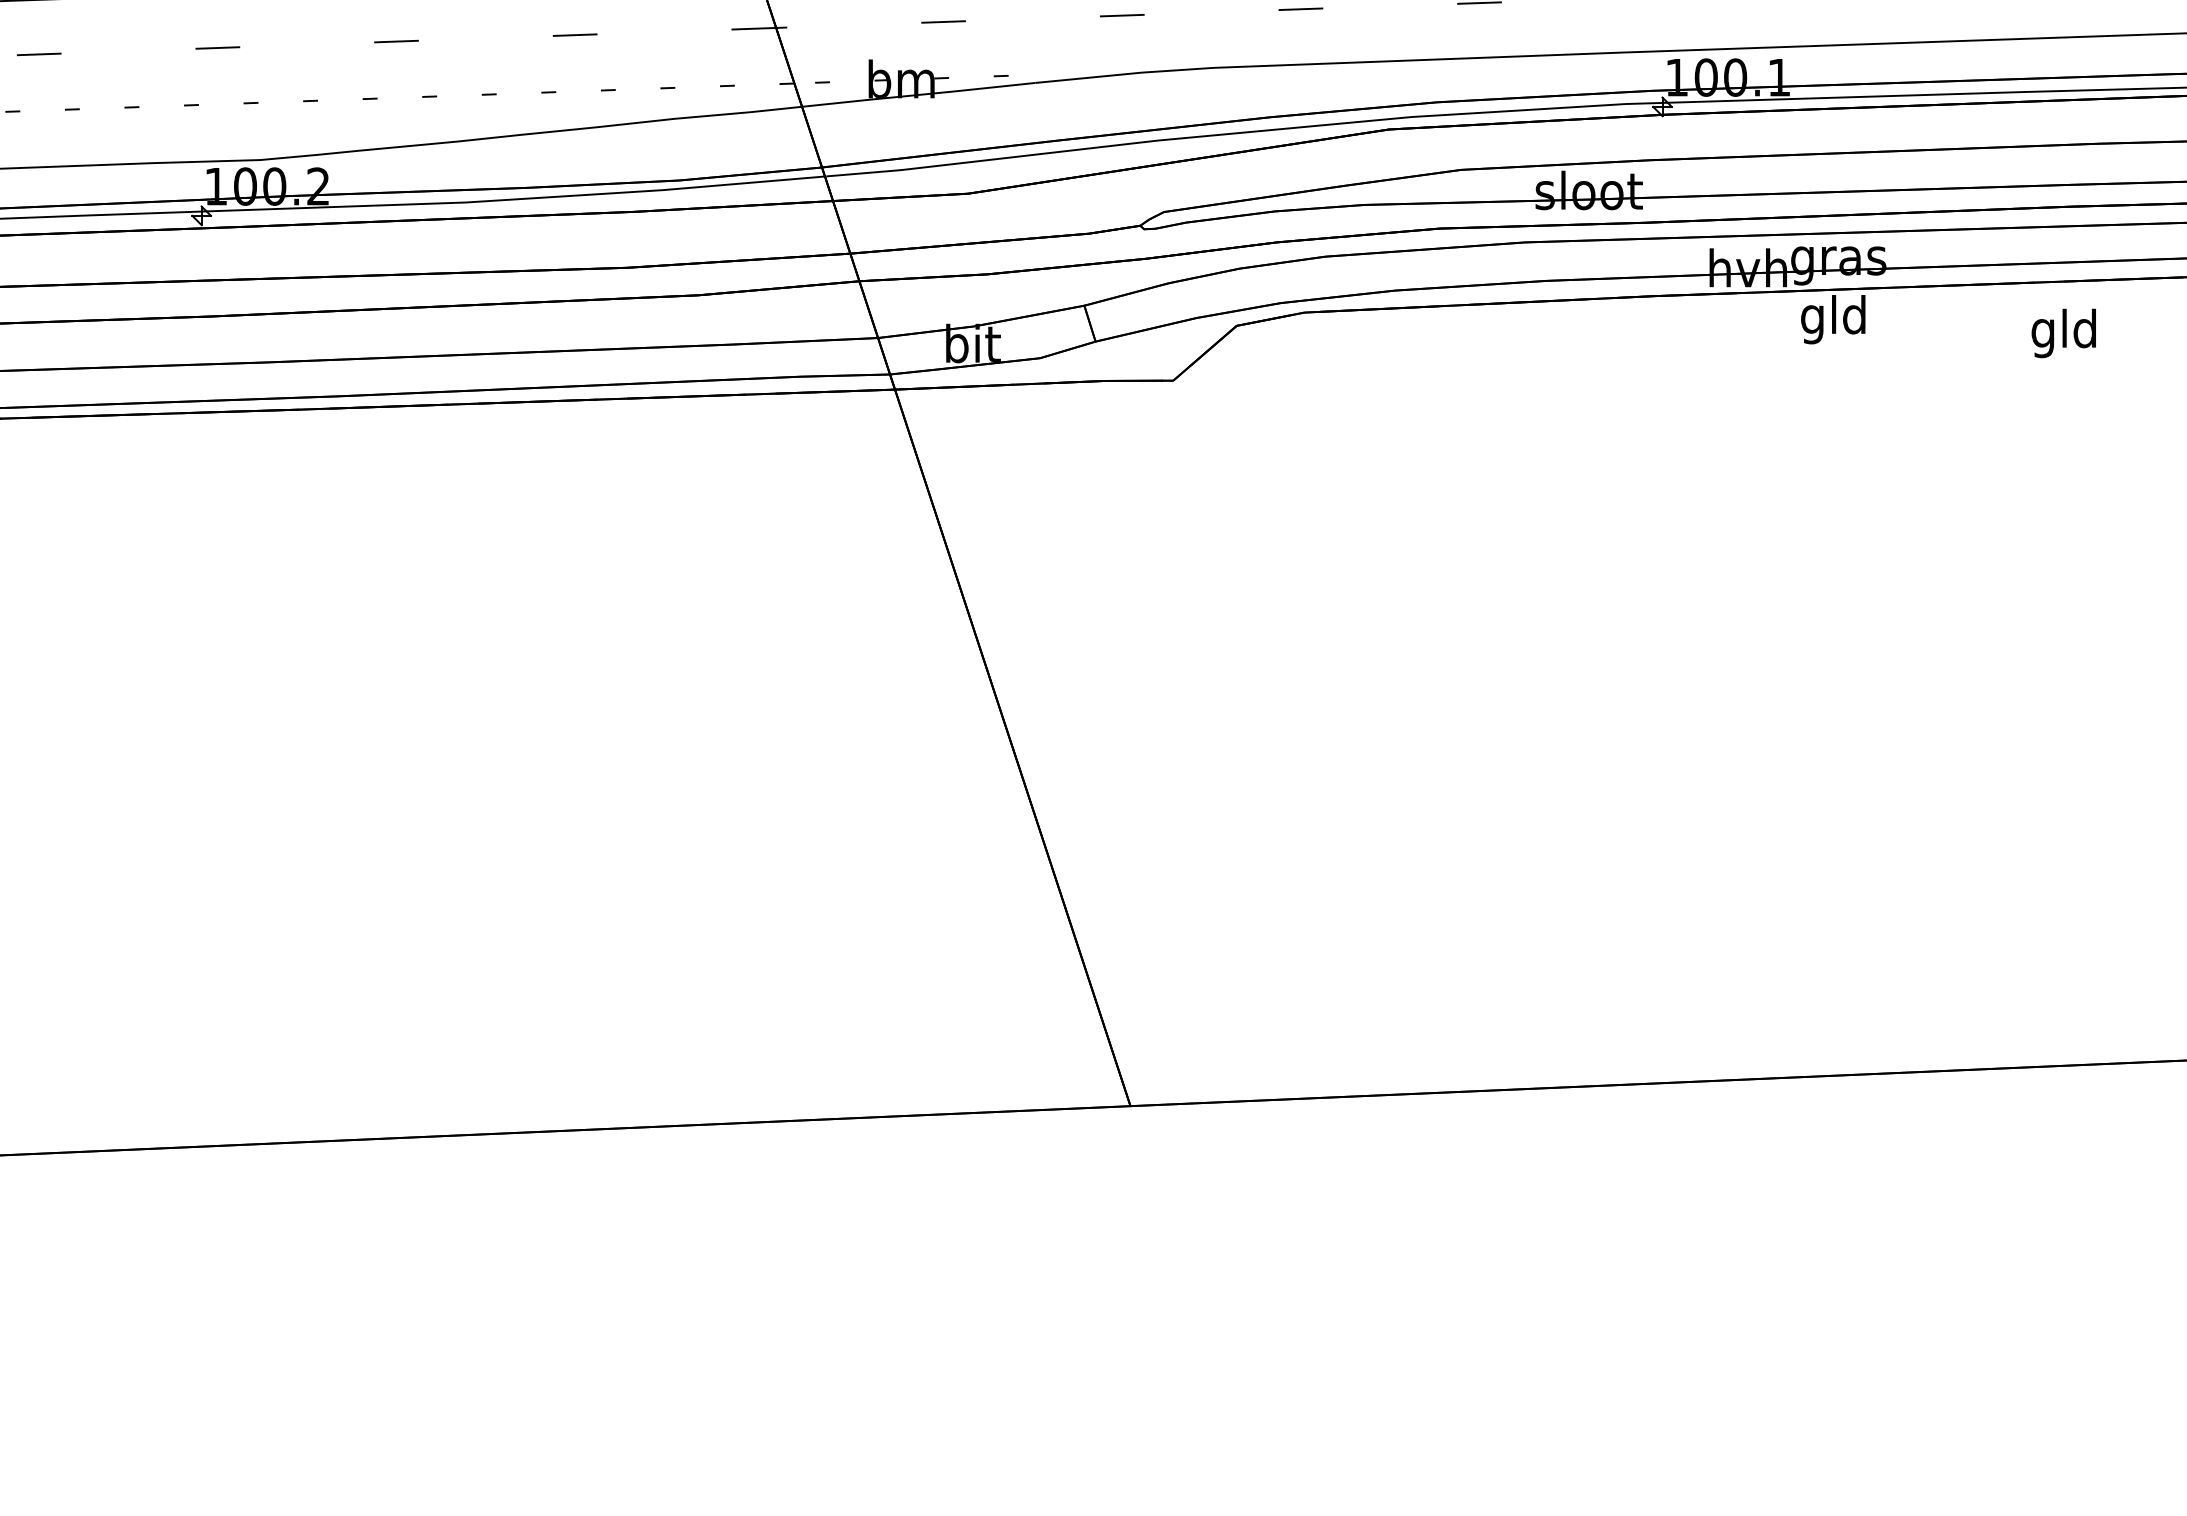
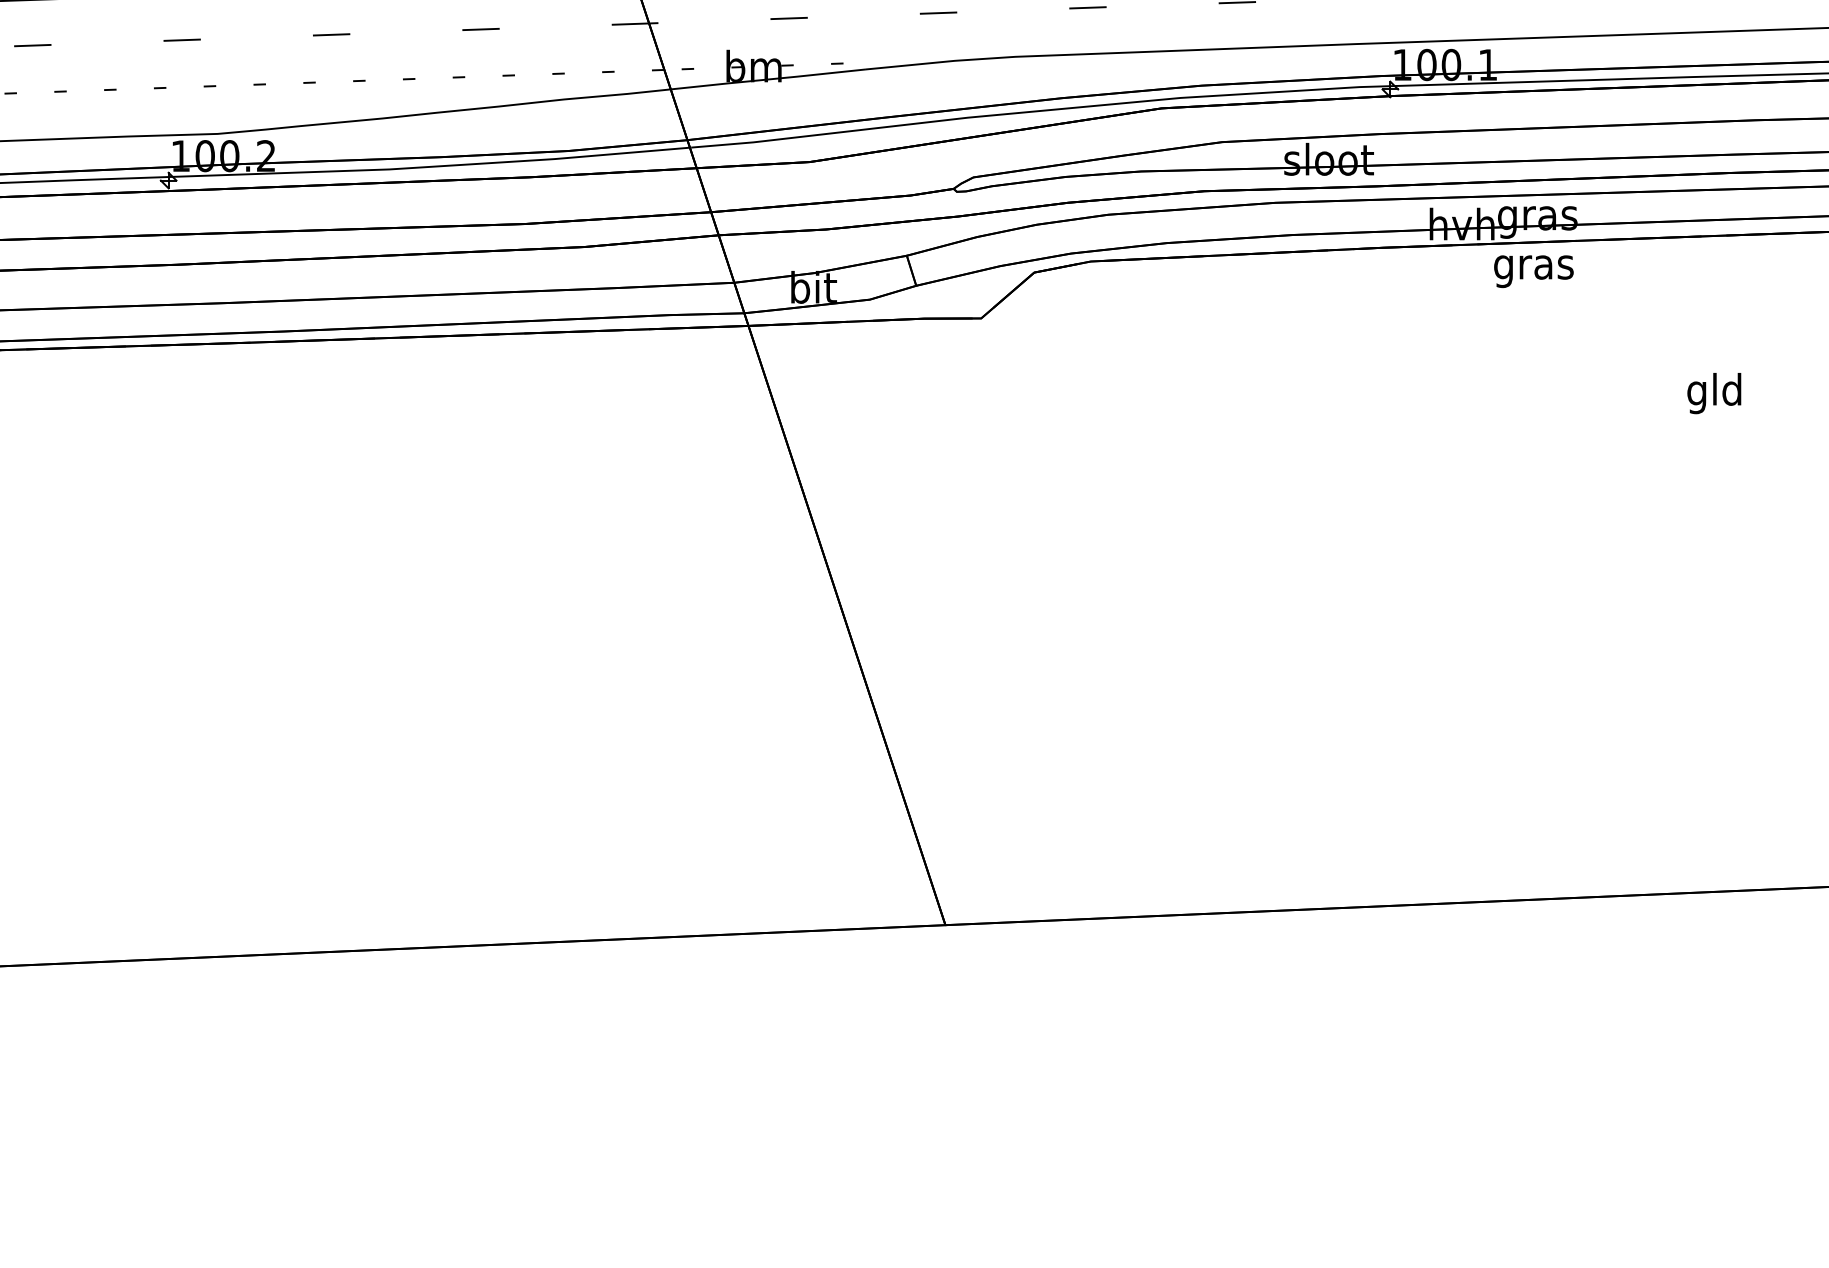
text: (1833, 319) -> (1533, 267), gld -> gras
text: (2063, 333) -> (1714, 393), moved

